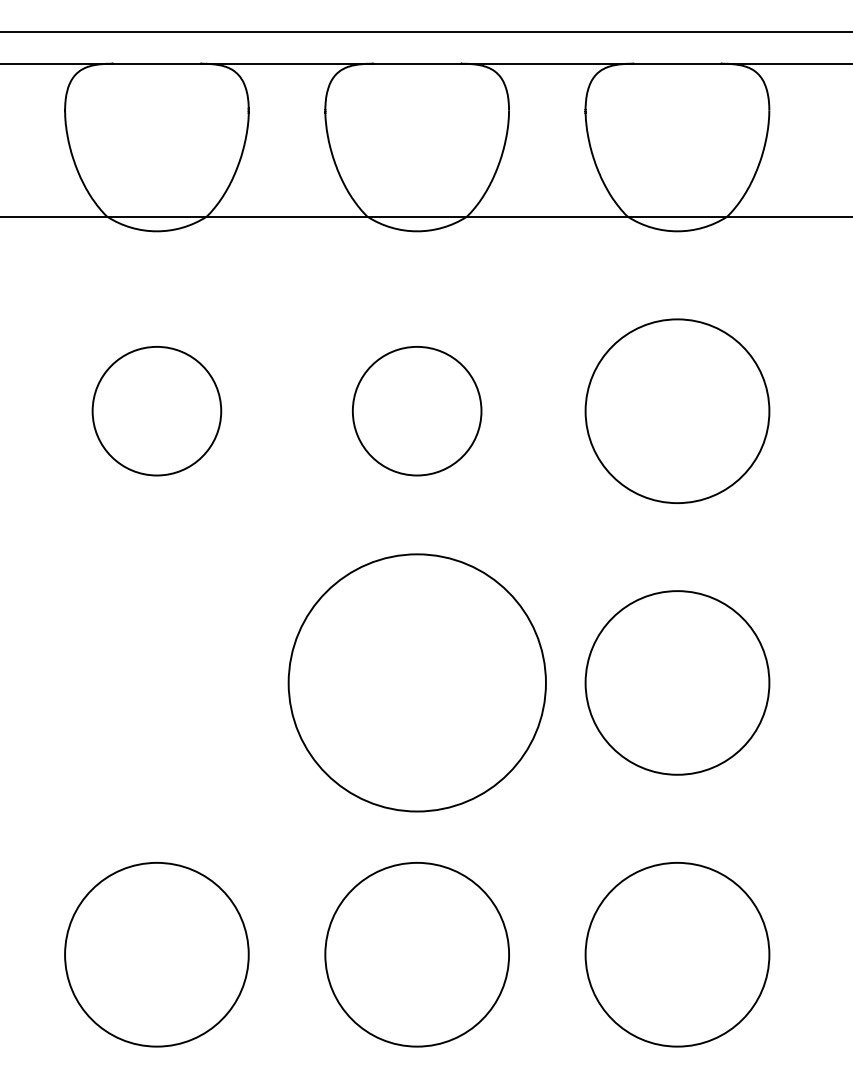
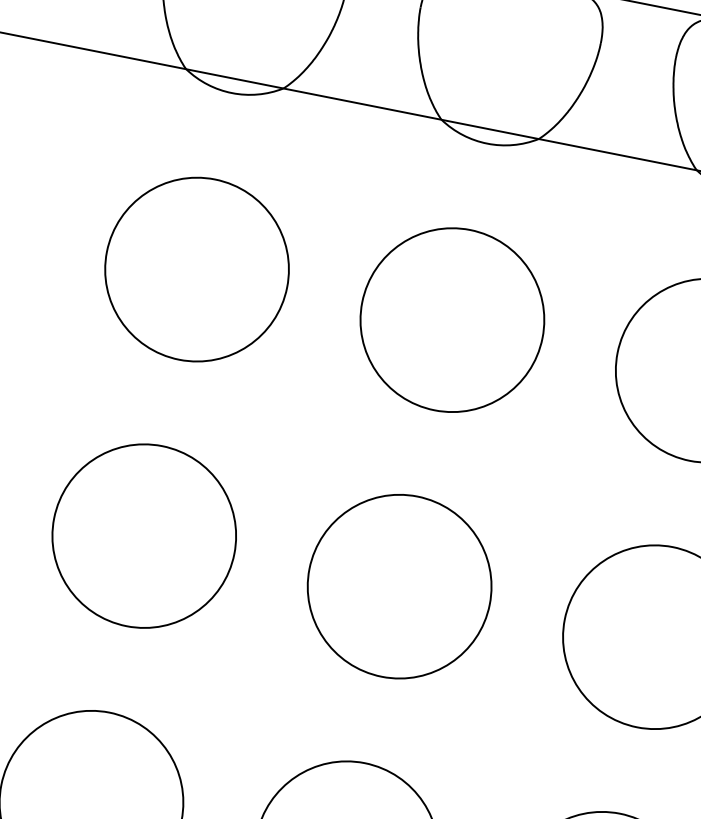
part: (156, 410) -> (196, 268), size x1.43
part: (416, 410) -> (451, 319), size x1.43
part: (156, 682) -> (143, 535), added
part: (416, 682) -> (399, 586), size x0.71

